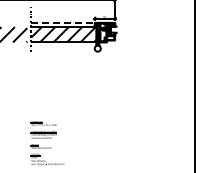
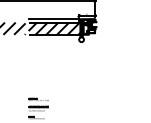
line: (63, 22) -> (54, 18), dashed -> solid

